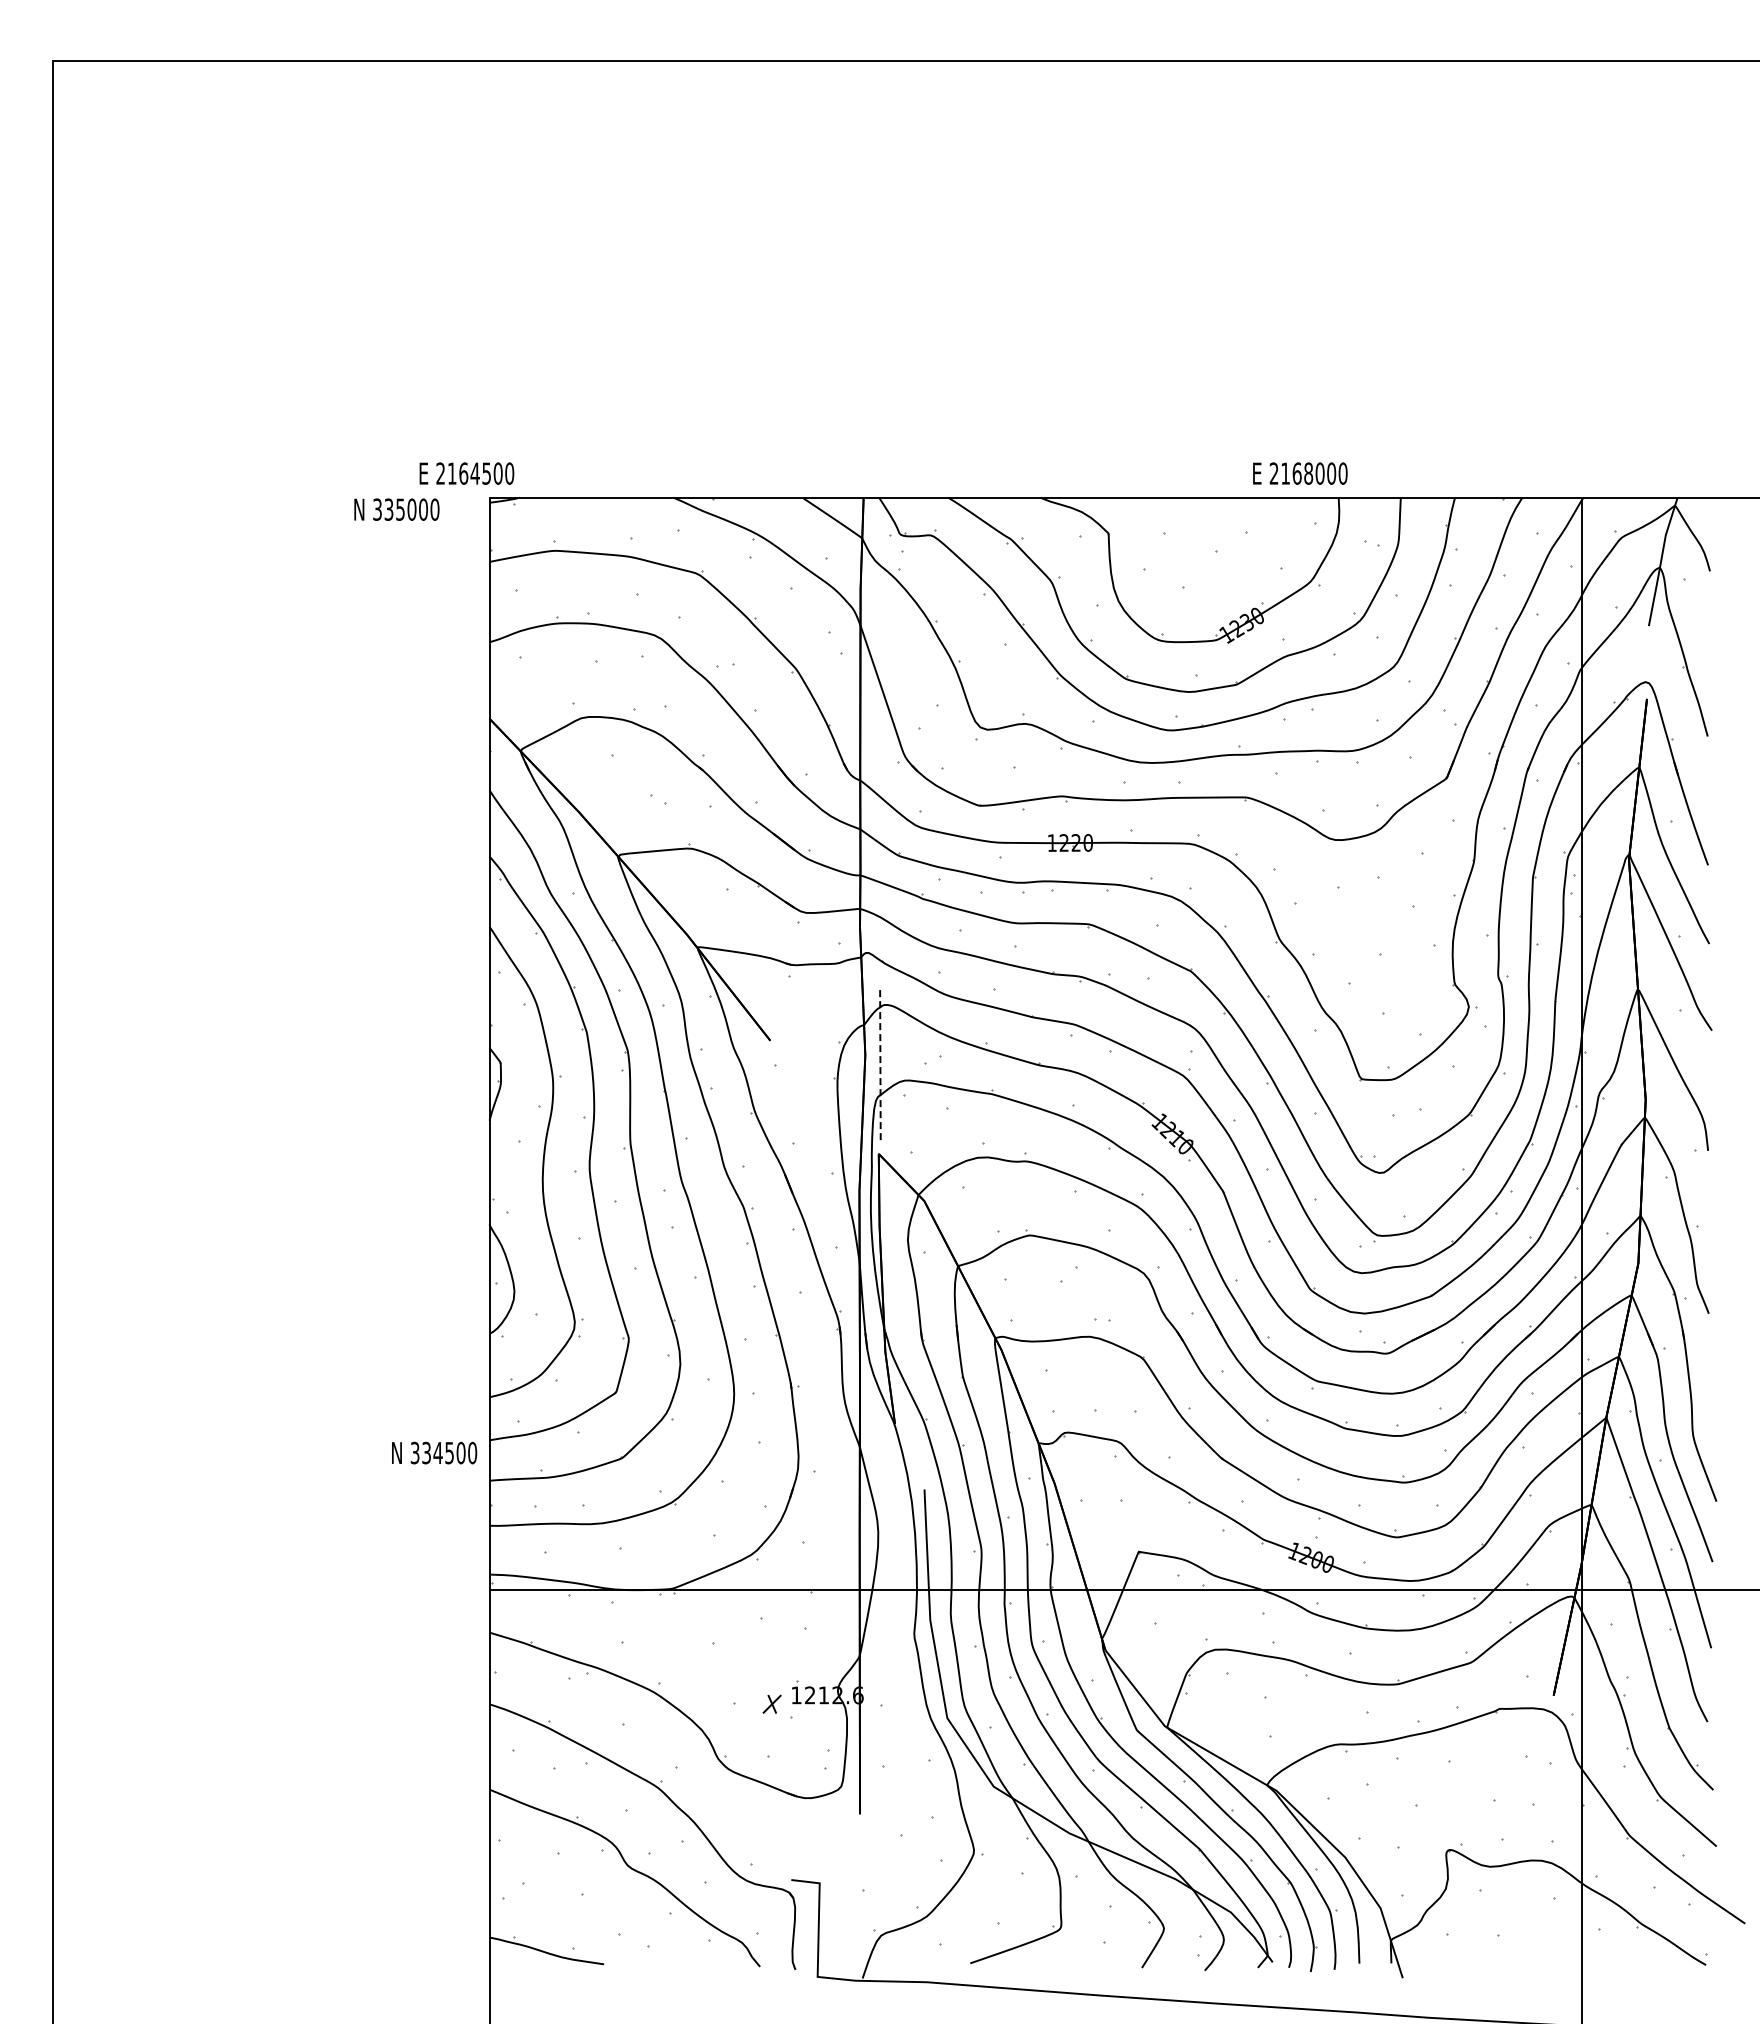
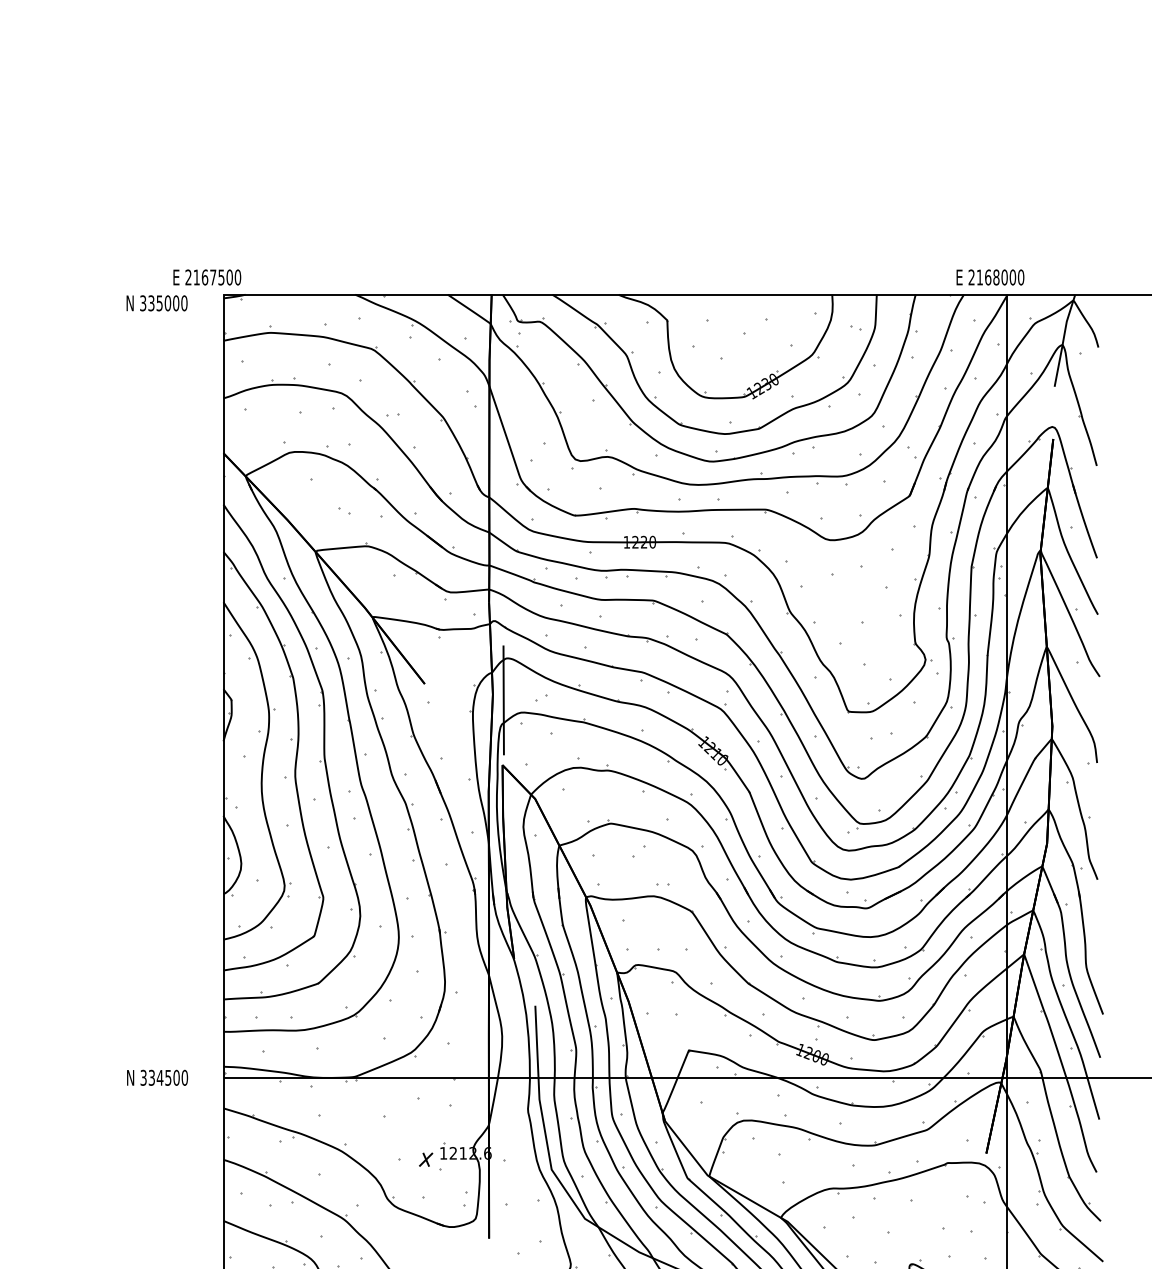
text: (474, 473) -> (212, 277), 2164500 -> 2167500
text: (1300, 473) -> (990, 277), moved
line: (880, 1063) -> (503, 700), dashed -> solid
text: (434, 1452) -> (157, 1077), moved

